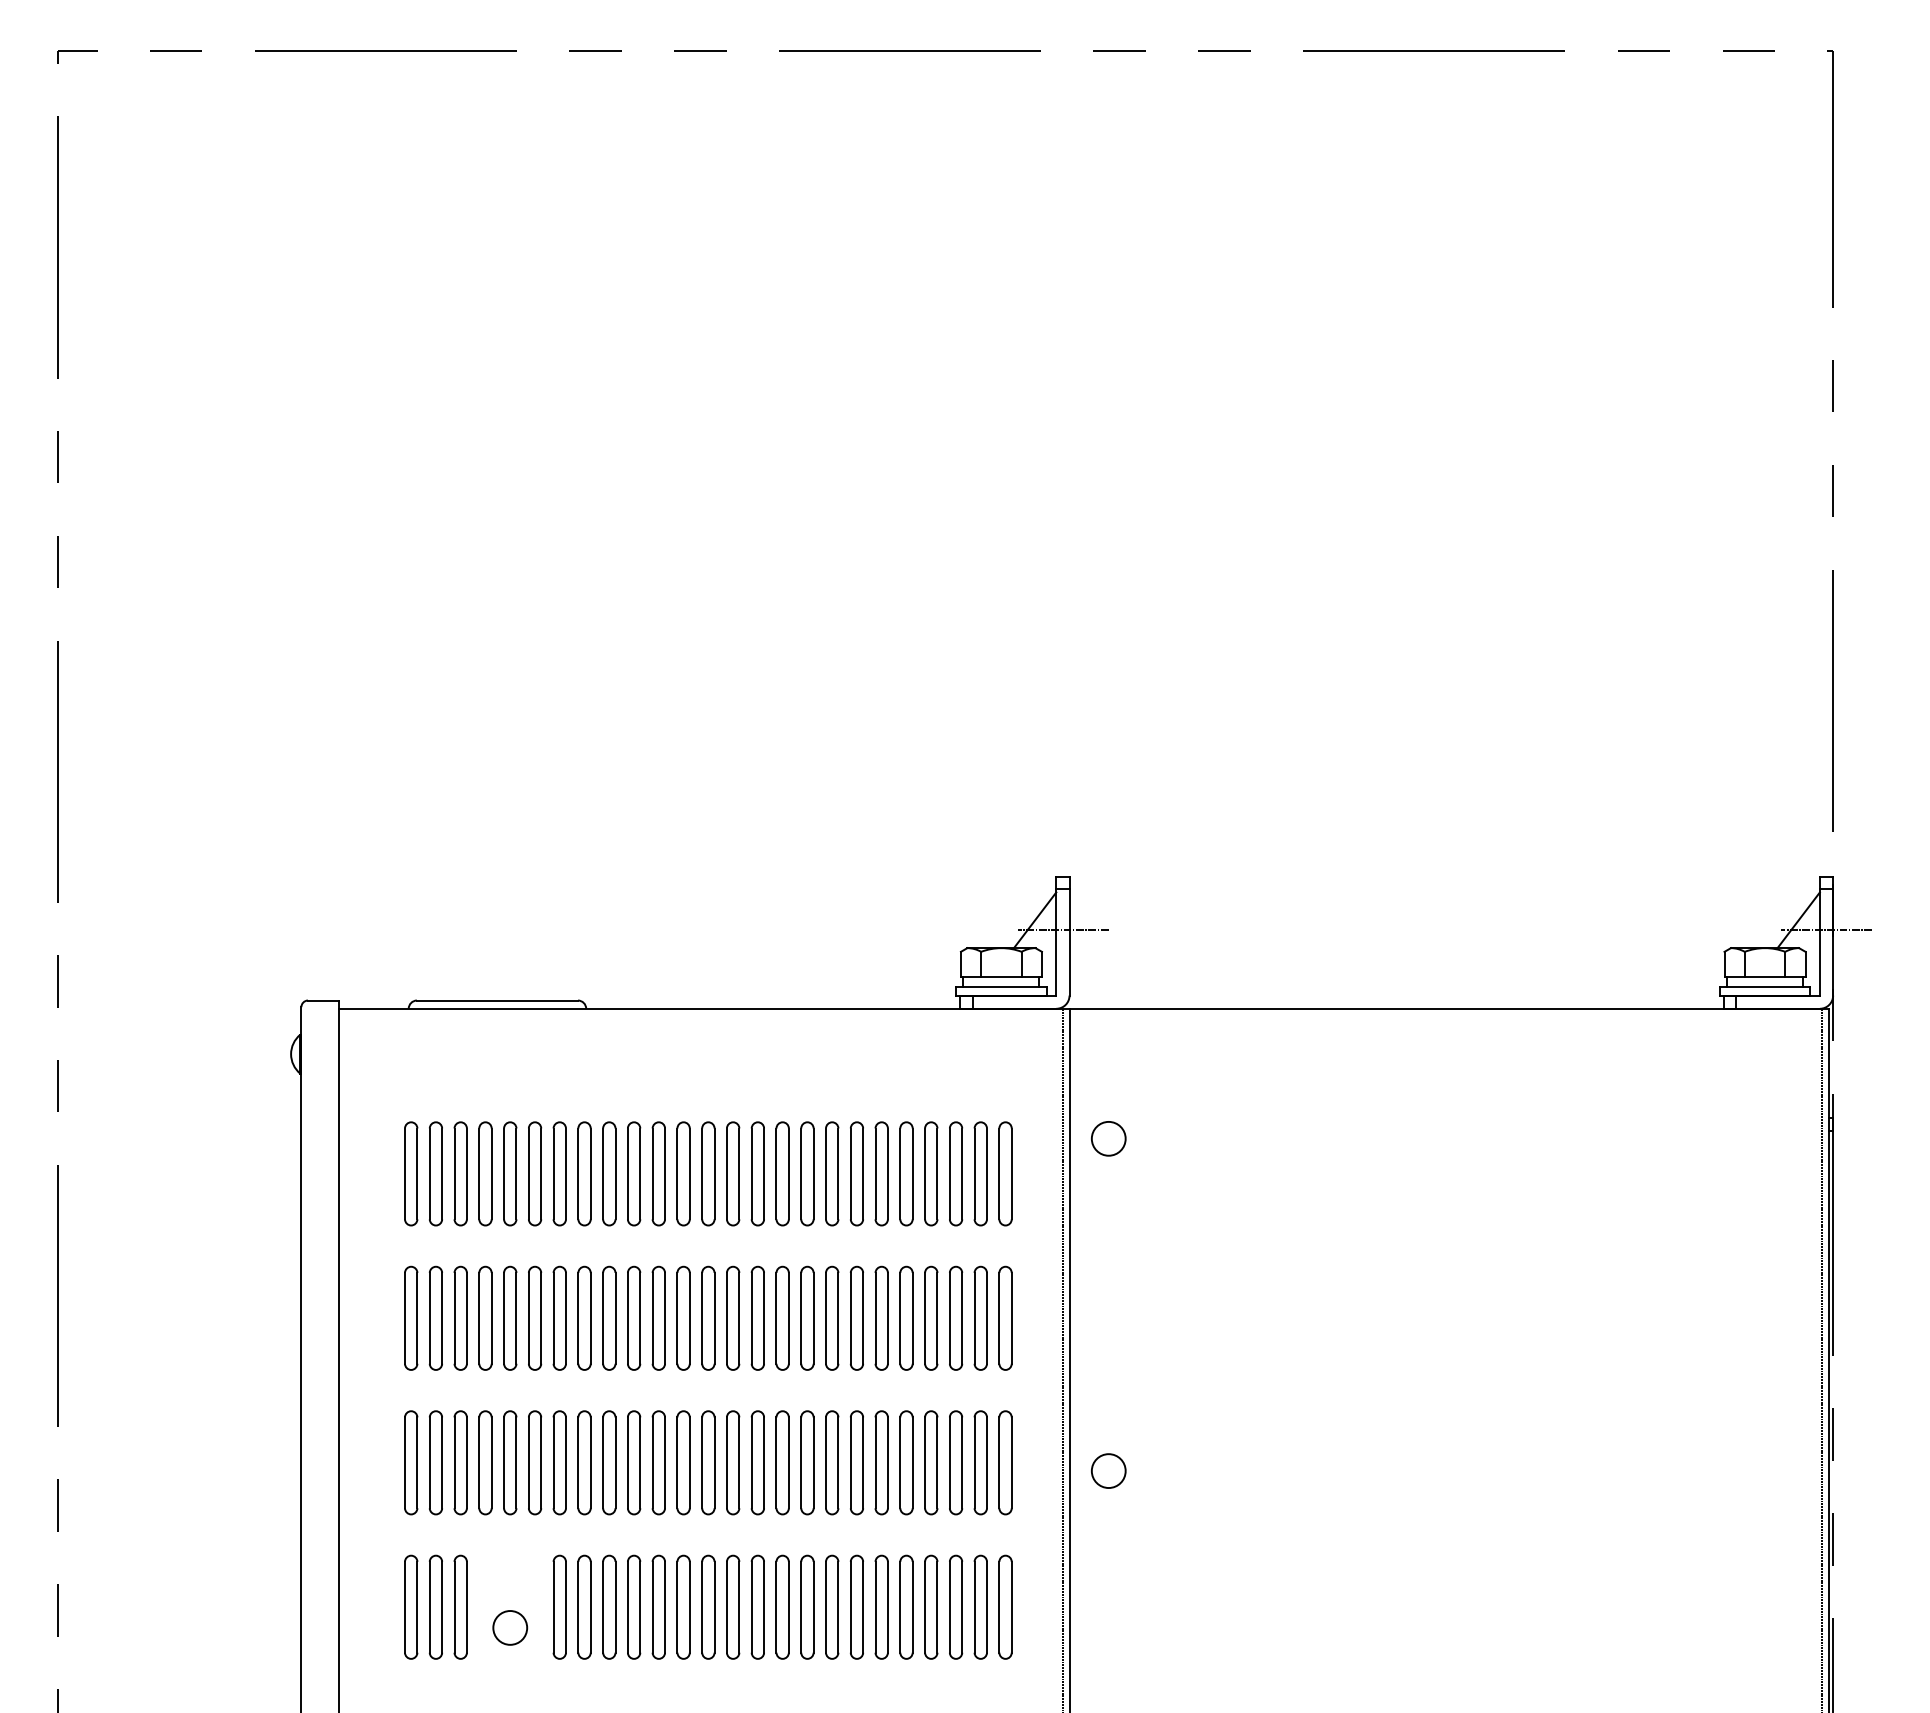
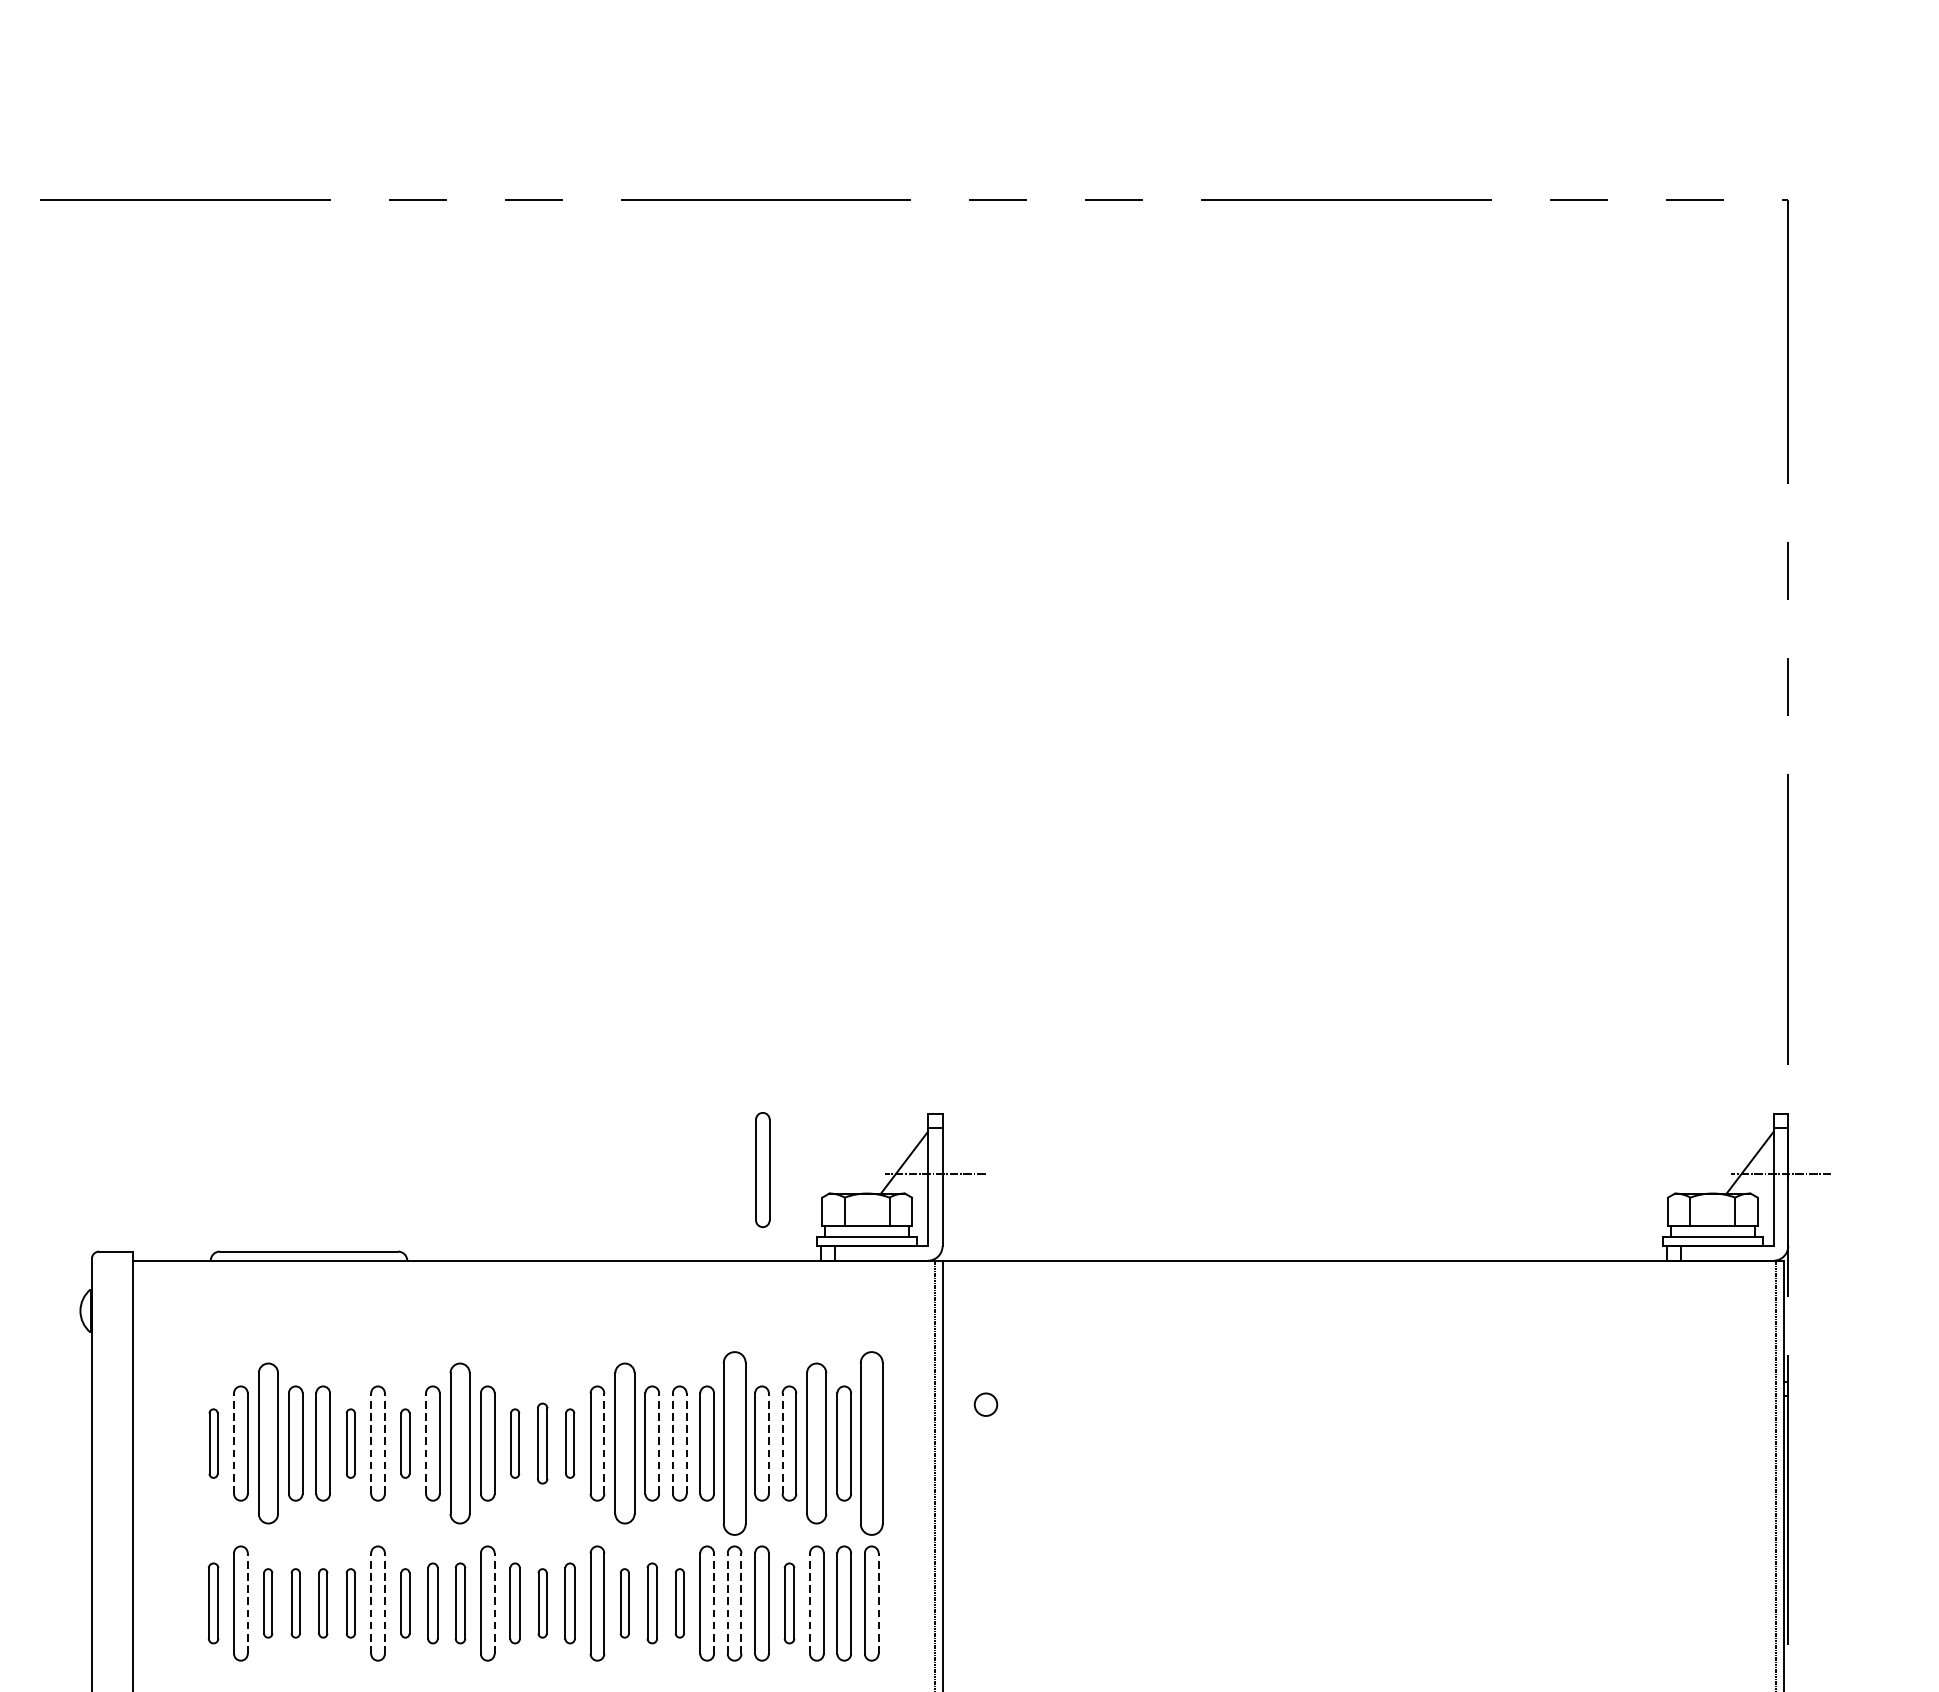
part: (907, 926) -> (763, 1169), added
circle: (1108, 1138) -> (985, 1404), size x0.6
part: (411, 1173) -> (213, 1443), size x0.6
line: (429, 1173) -> (233, 1443), solid -> dashed
part: (460, 1173) -> (268, 1443), size x1.4
part: (535, 1173) -> (351, 1443), size x0.6
line: (553, 1173) -> (371, 1443), solid -> dashed
line: (565, 1173) -> (384, 1443), solid -> dashed
part: (584, 1173) -> (405, 1443), size x0.6
line: (603, 1173) -> (426, 1443), solid -> dashed
part: (634, 1173) -> (460, 1443), size x1.4
part: (683, 1173) -> (515, 1443), size x0.6
part: (708, 1173) -> (542, 1443), size x0.7
part: (733, 1173) -> (570, 1443), size x0.6
line: (764, 1173) -> (604, 1443), solid -> dashed
part: (782, 1173) -> (624, 1443), size x1.4
line: (813, 1173) -> (659, 1443), solid -> dashed
line: (826, 1173) -> (673, 1443), solid -> dashed
line: (838, 1173) -> (686, 1443), solid -> dashed
part: (881, 1173) -> (734, 1443), size x1.6
line: (912, 1173) -> (768, 1443), solid -> dashed
line: (925, 1173) -> (783, 1443), solid -> dashed
part: (956, 1173) -> (817, 1443), size x1.4
part: (1005, 1173) -> (871, 1443), size x1.6
part: (411, 1317) -> (213, 1602), size x0.7
line: (442, 1317) -> (248, 1602), solid -> dashed
part: (460, 1317) -> (268, 1602), size x0.6
part: (485, 1317) -> (295, 1602), size x0.6
part: (510, 1317) -> (323, 1602), size x0.6
part: (535, 1317) -> (351, 1602), size x0.6
line: (553, 1317) -> (371, 1602), solid -> dashed
line: (565, 1317) -> (384, 1602), solid -> dashed
part: (584, 1317) -> (405, 1602), size x0.6
part: (609, 1317) -> (433, 1602), size x0.7
part: (634, 1317) -> (460, 1602), size x0.7
line: (665, 1317) -> (495, 1602), solid -> dashed
part: (683, 1317) -> (515, 1602), size x0.7
part: (708, 1317) -> (542, 1602), size x0.6
part: (733, 1317) -> (570, 1602), size x0.7
part: (782, 1317) -> (624, 1602), size x0.6
part: (807, 1317) -> (652, 1602), size x0.7
part: (832, 1317) -> (680, 1602), size x0.6
line: (863, 1317) -> (714, 1602), solid -> dashed
line: (875, 1317) -> (727, 1602), solid -> dashed
line: (887, 1317) -> (740, 1602), solid -> dashed
part: (931, 1317) -> (789, 1602), size x0.7
line: (949, 1317) -> (809, 1602), solid -> dashed
line: (1011, 1317) -> (878, 1602), solid -> dashed

